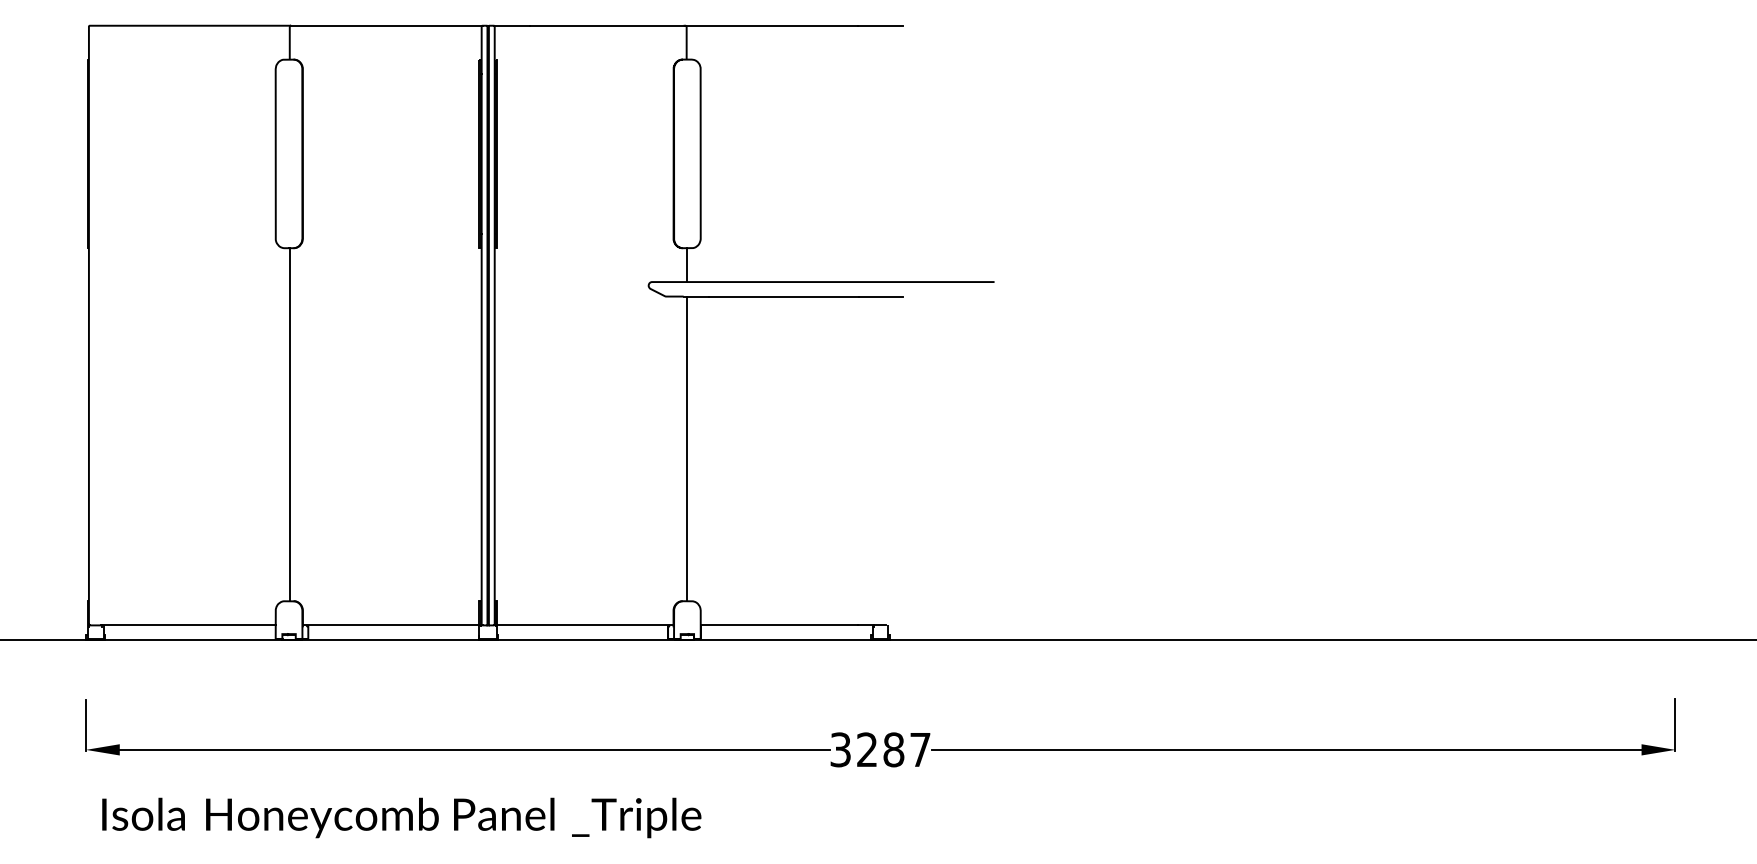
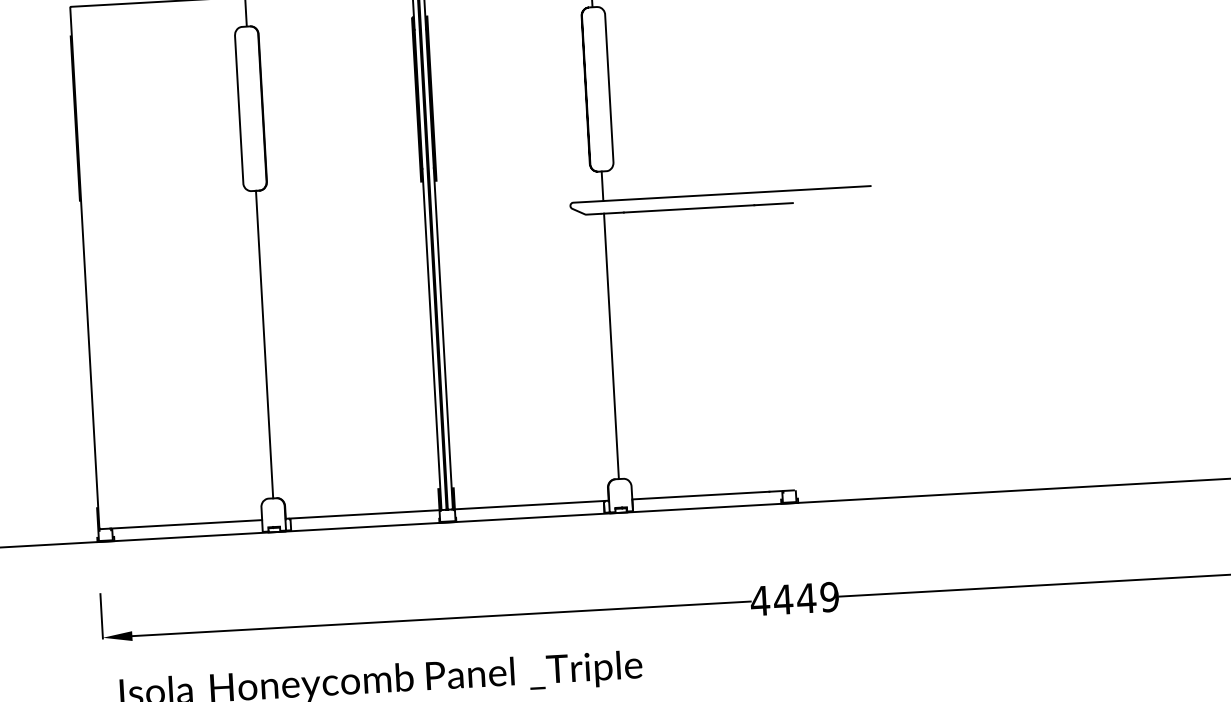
text: (879, 749) -> (794, 598), 3287 -> 4449

